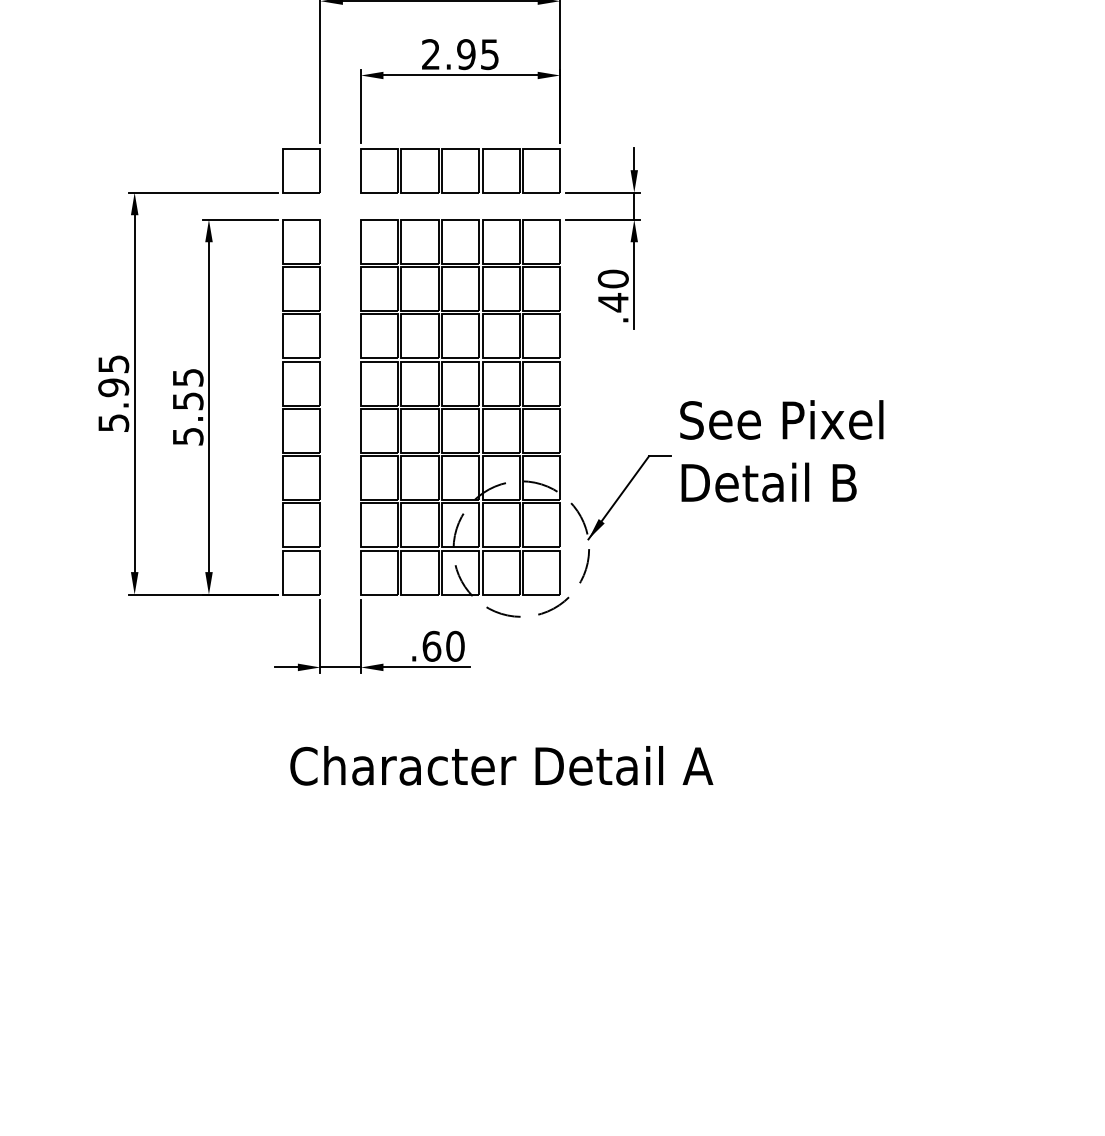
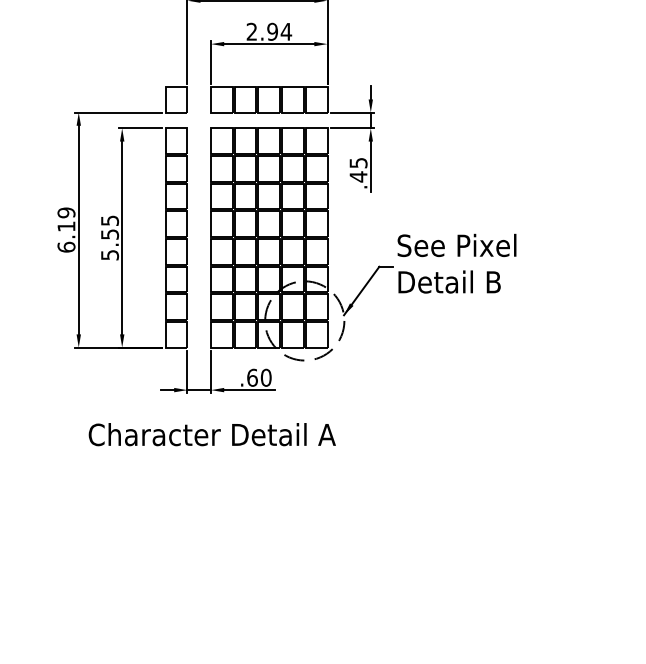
text: (490, 53) -> (286, 31), 2.95 -> 2.94
text: (613, 278) -> (358, 162), .40 -> .45
text: (113, 392) -> (66, 229), 5.95 -> 6.19
text: (500, 765) -> (211, 434), moved

